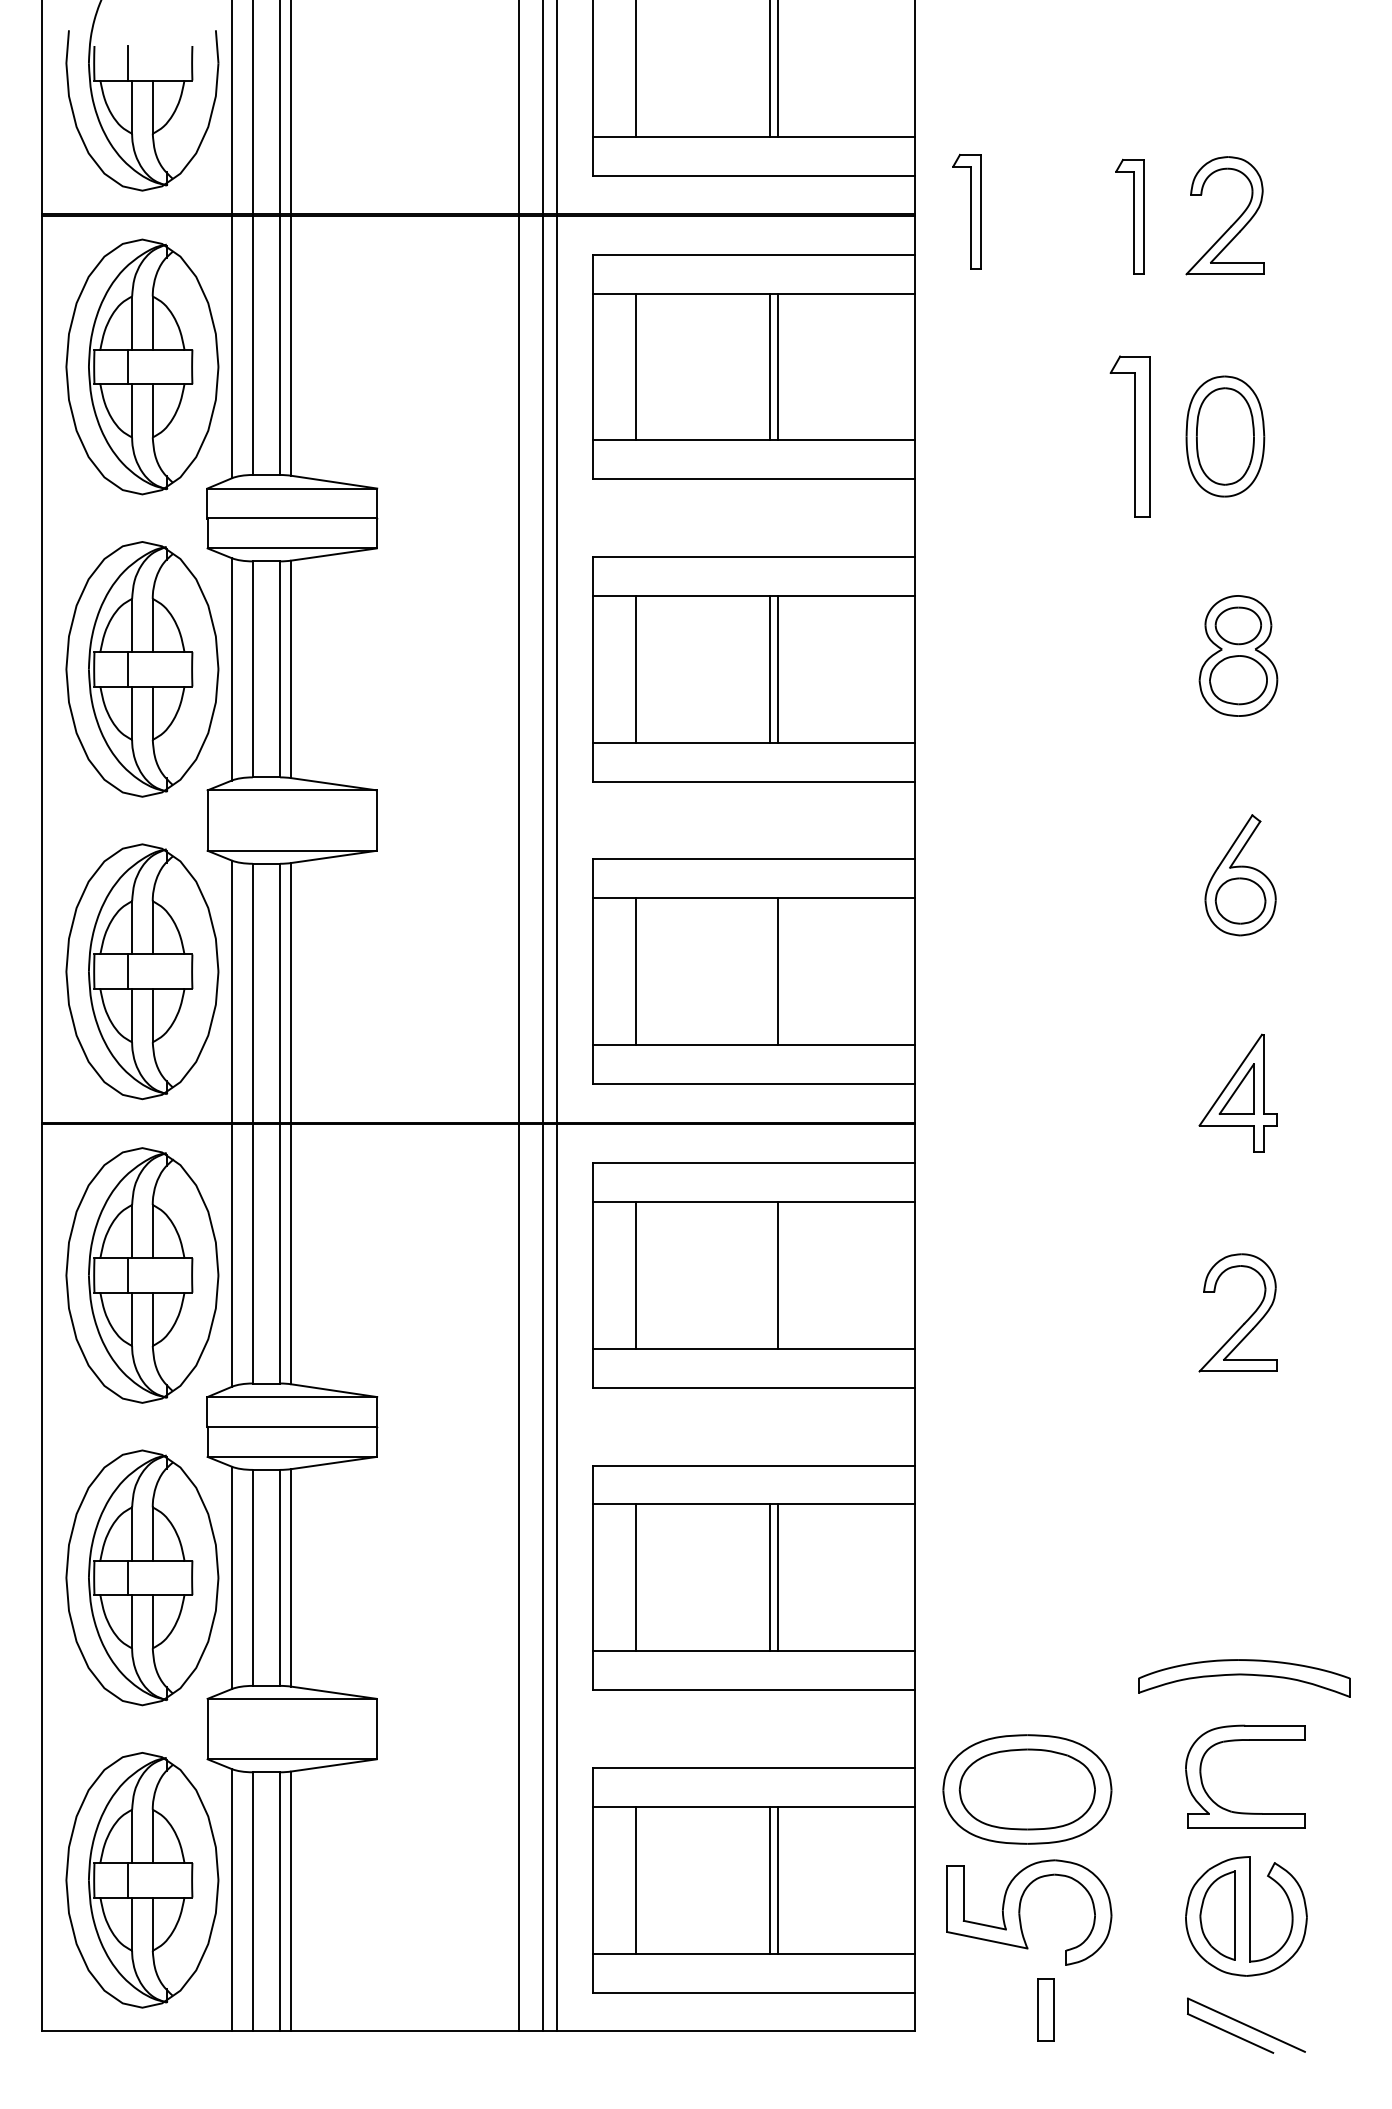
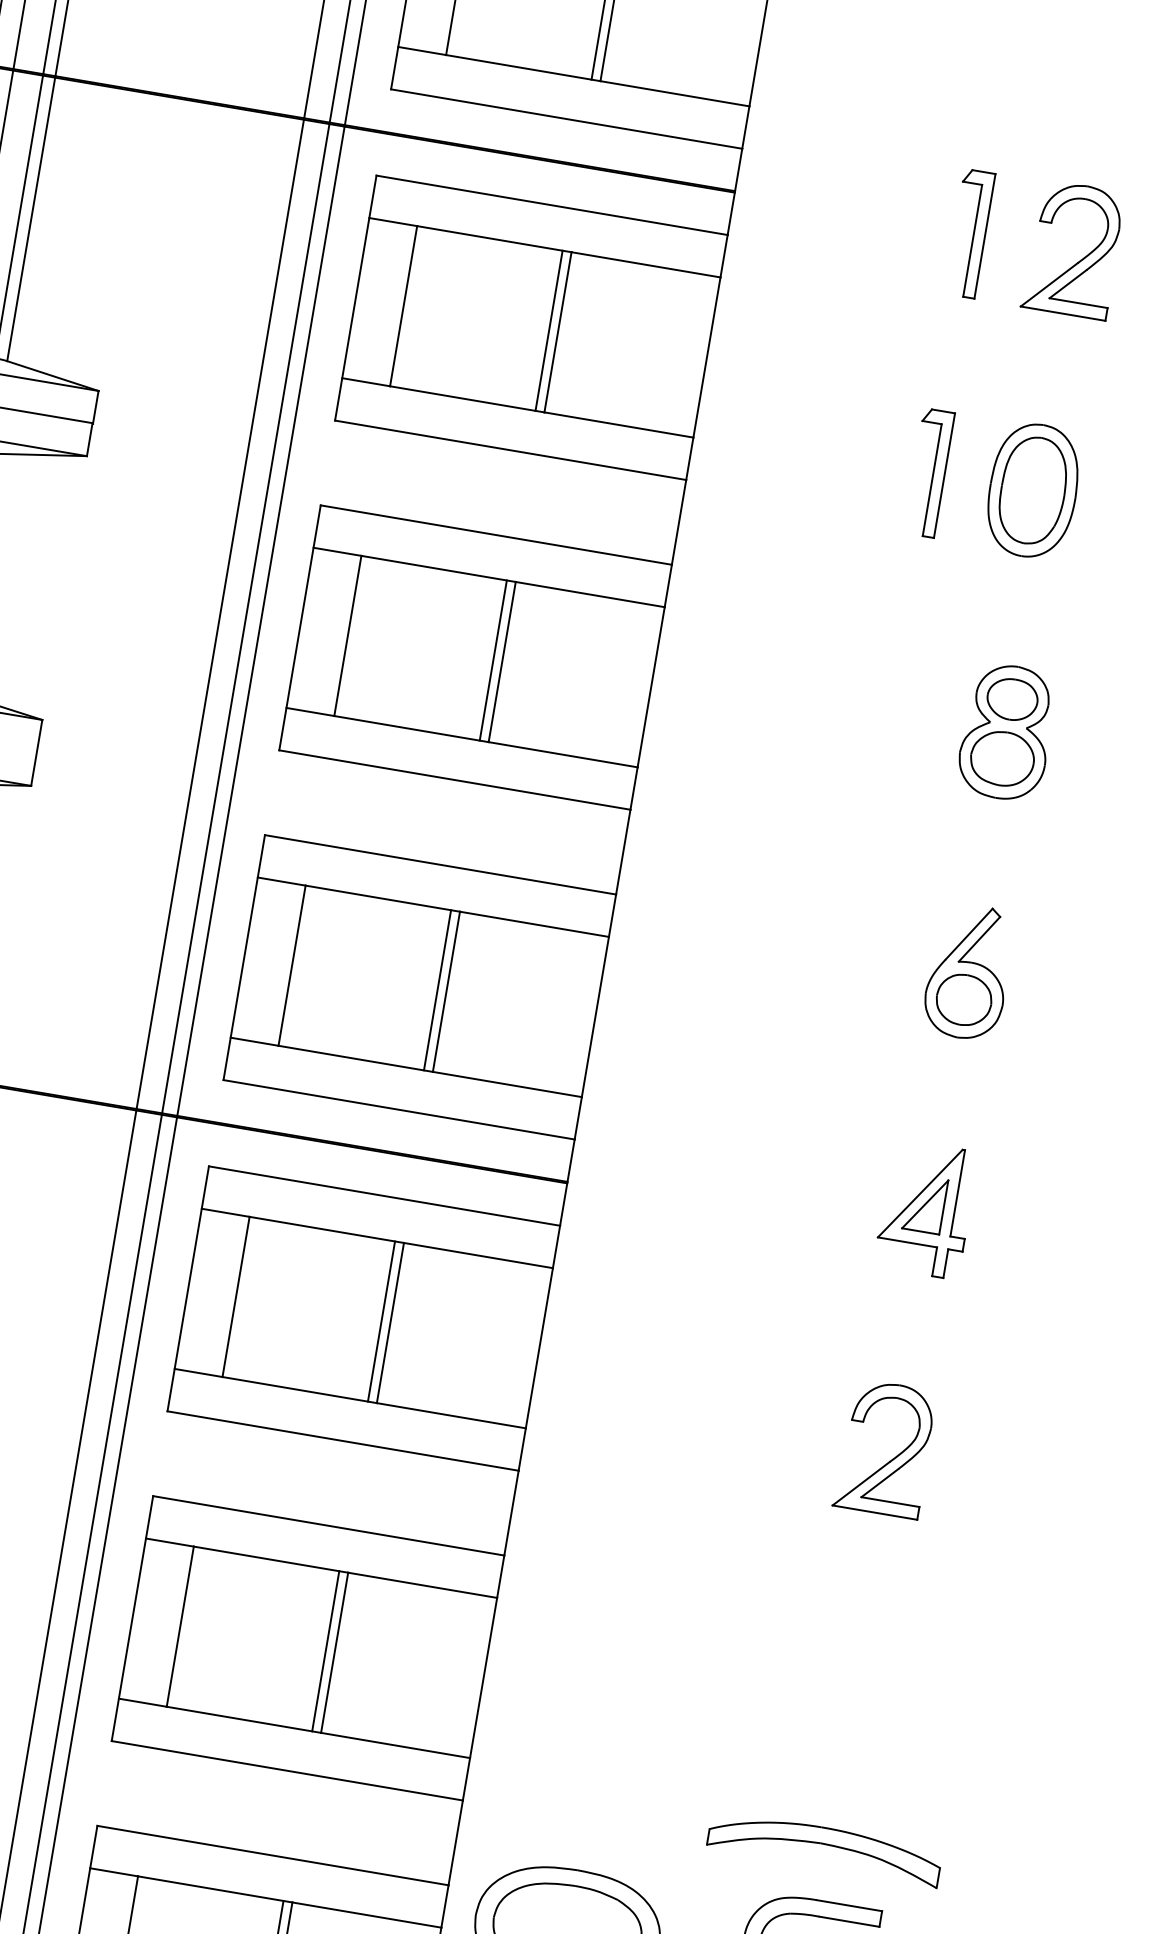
part: (966, 211) -> (792, 197), removed
part: (1129, 436) -> (928, 472), size x0.71
line: (769, 971) -> (437, 989), added
line: (769, 1275) -> (381, 1321), added

